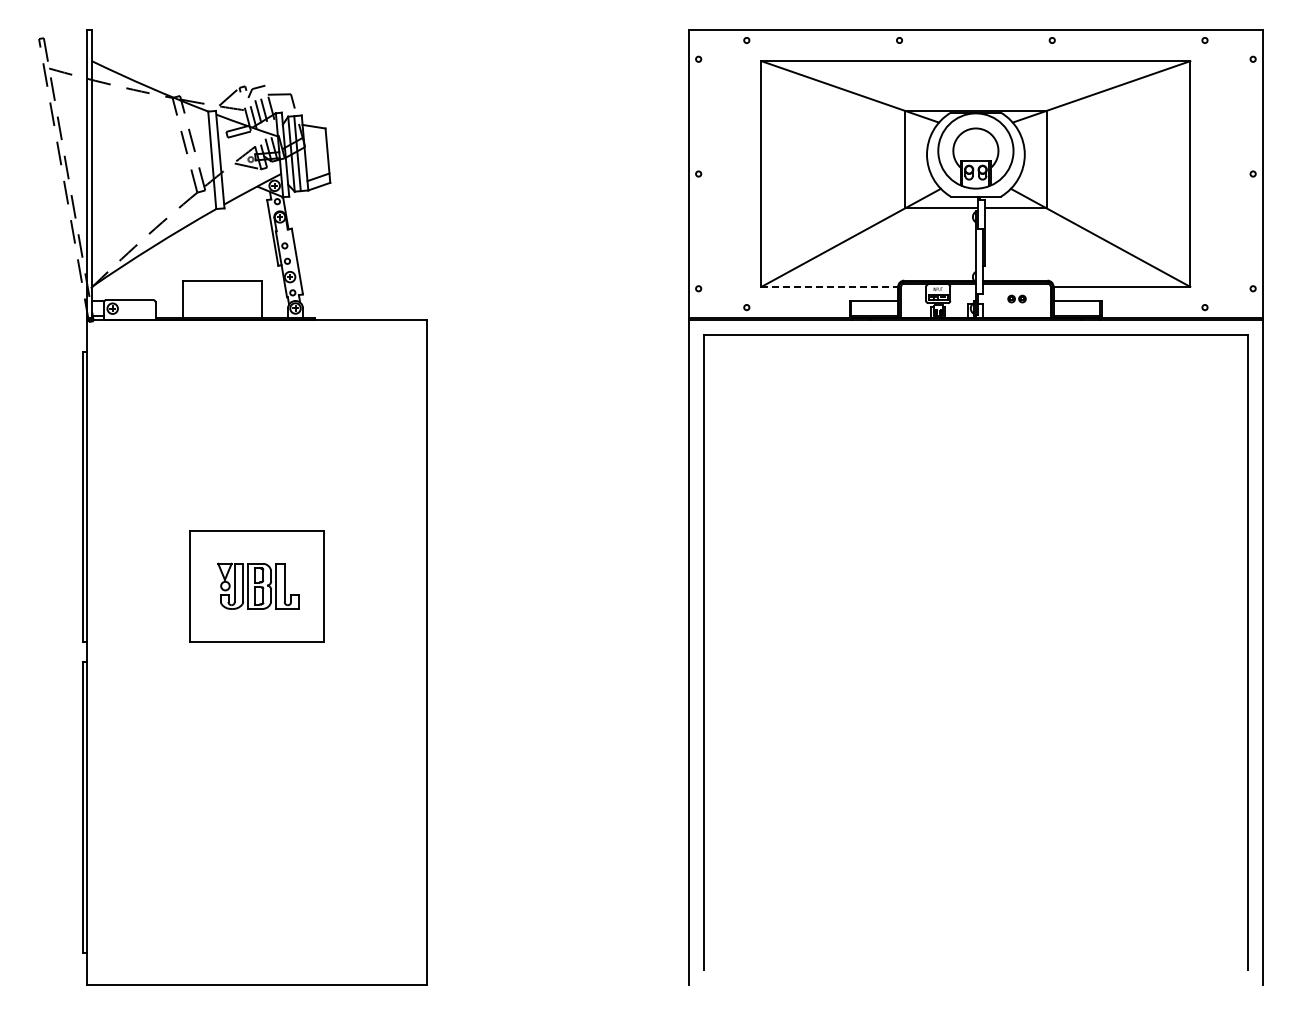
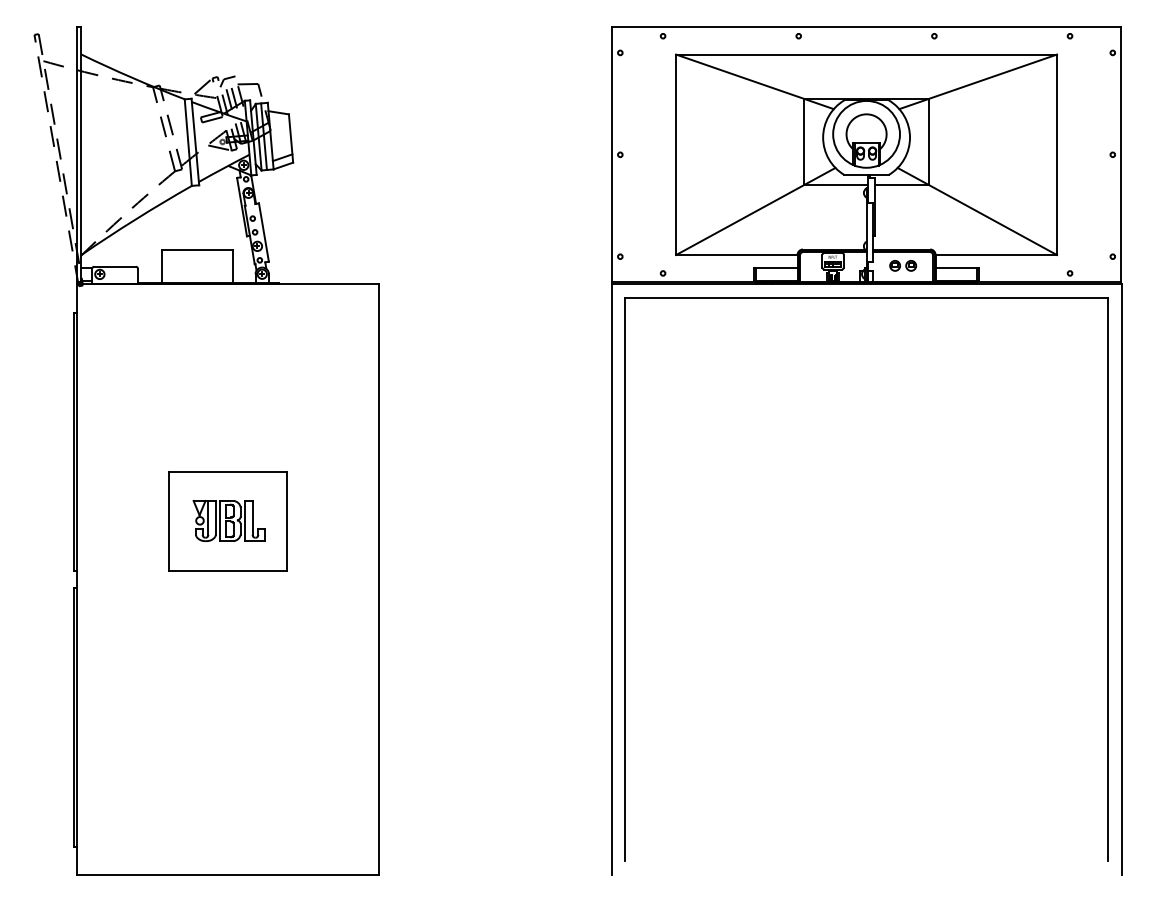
line: (830, 286) -> (737, 254), dashed -> solid
part: (1016, 298) -> (902, 265), size x1.67

